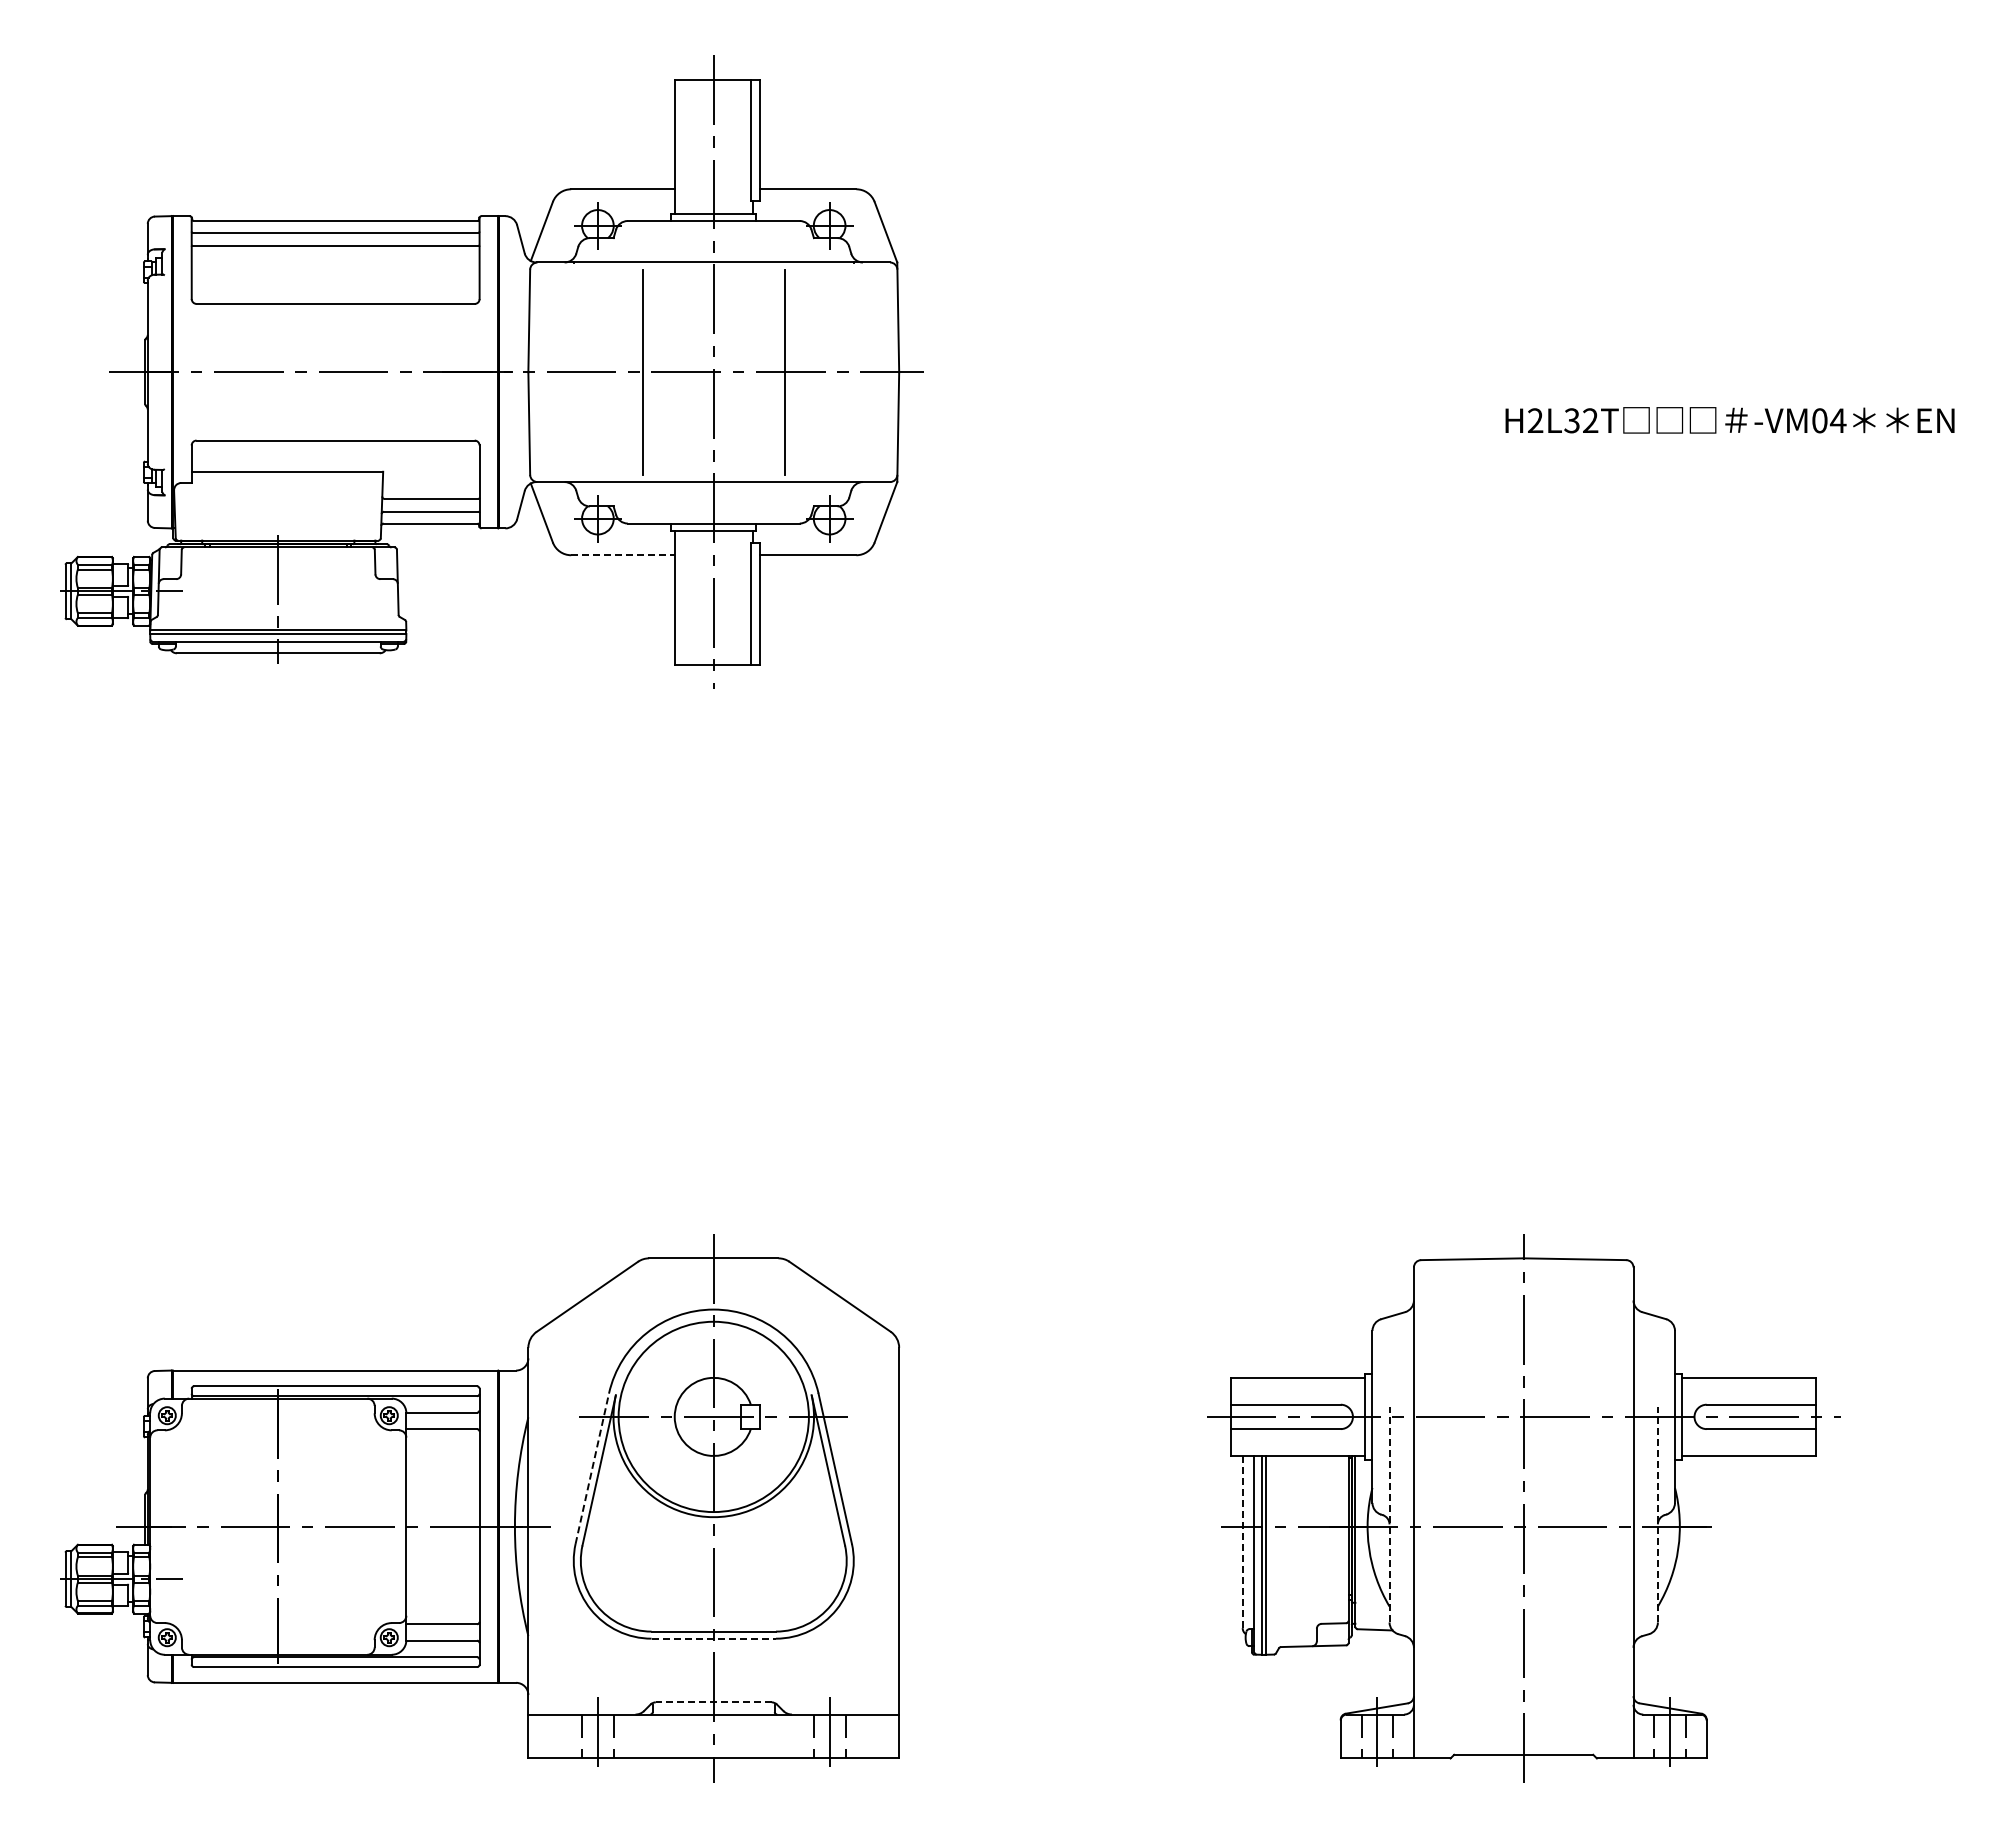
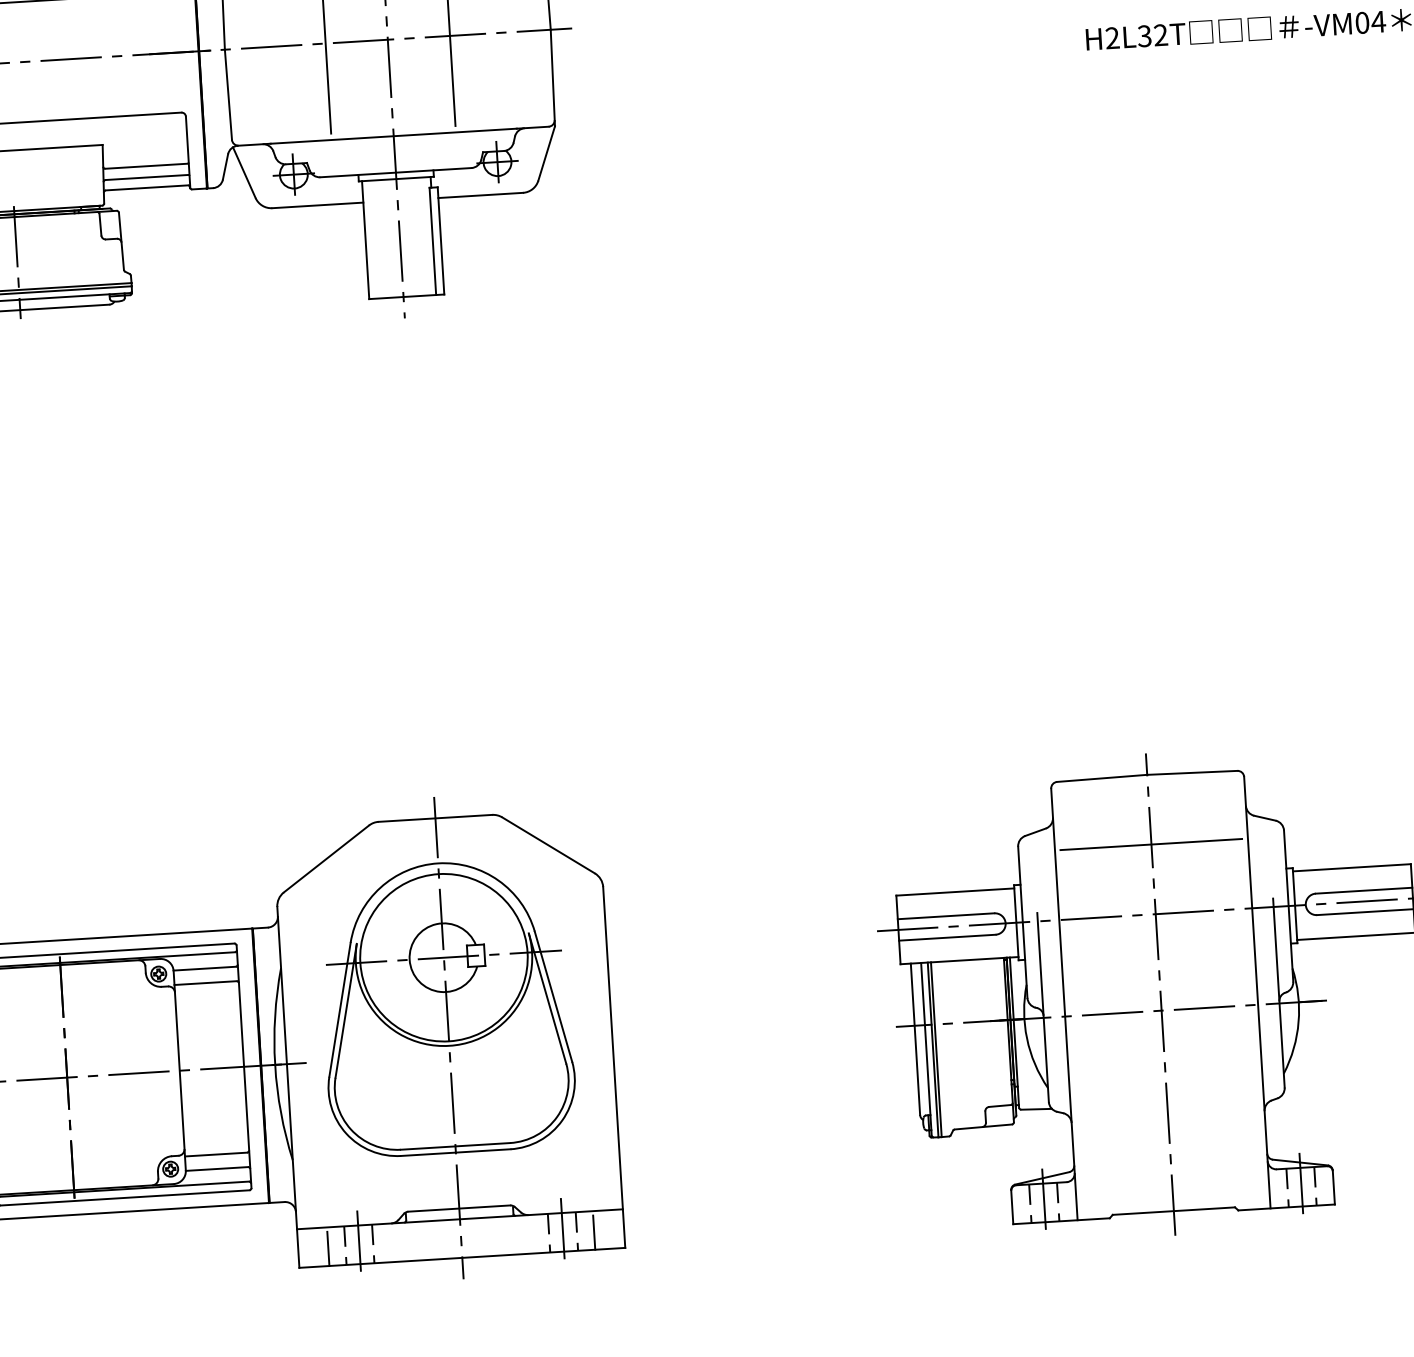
line: (622, 555) -> (317, 205), dashed -> solid
line: (1523, 1337) -> (1151, 844), added
line: (592, 1468) -> (340, 1009), dashed -> solid
line: (1389, 1514) -> (1043, 1007), dashed -> solid
line: (1657, 1514) -> (1278, 992), dashed -> solid
line: (1242, 1542) -> (915, 1039), dashed -> solid
line: (714, 1638) -> (456, 1152), dashed -> solid
line: (713, 1702) -> (459, 1208), dashed -> solid
line: (562, 1738) -> (328, 1248), added
line: (865, 1738) -> (594, 1232), added

